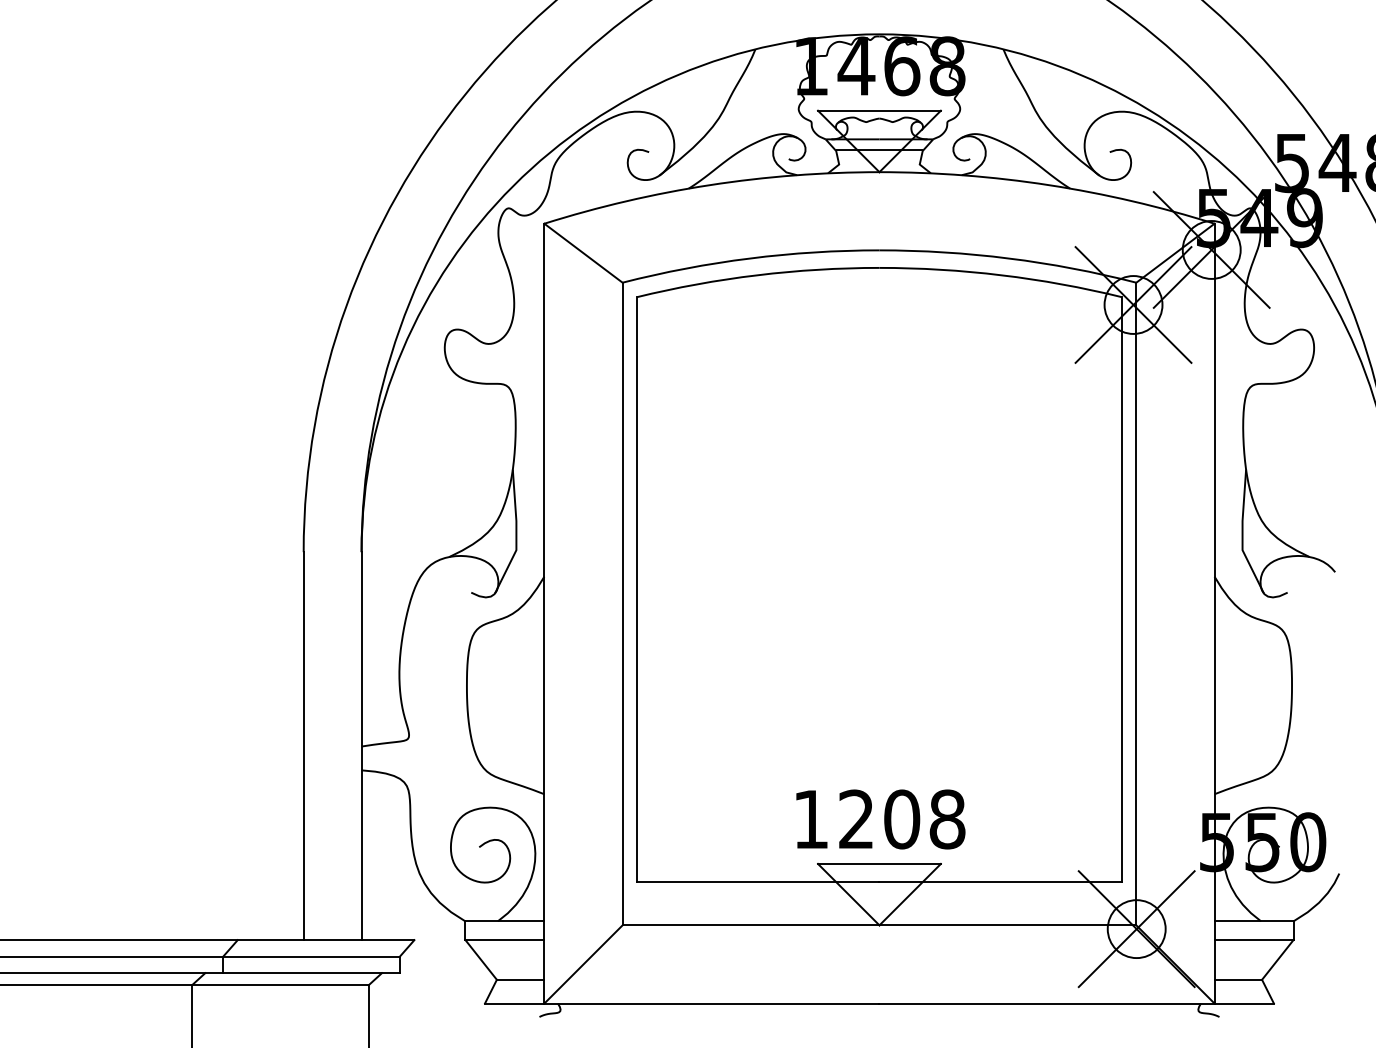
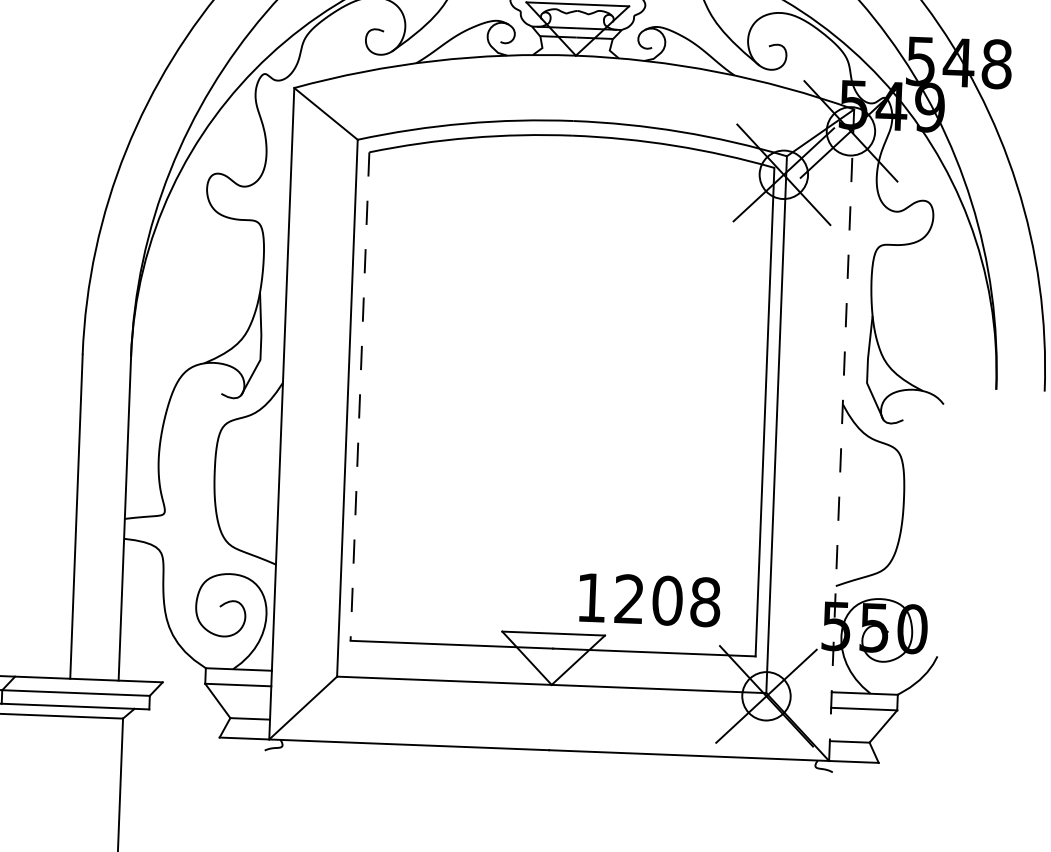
line: (637, 590) -> (360, 397), solid -> dashed
line: (1214, 613) -> (841, 435), solid -> dashed
text: (880, 819) -> (649, 600), moved

